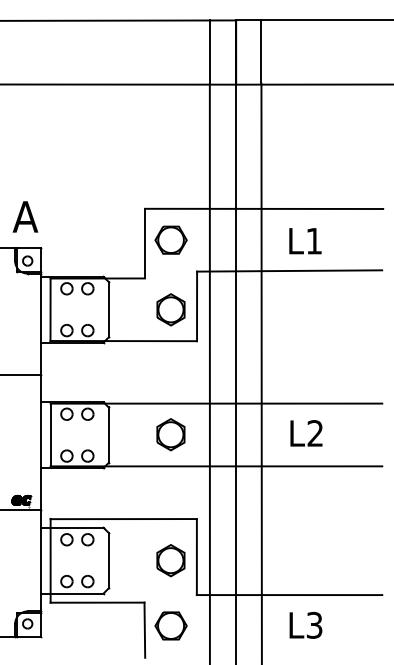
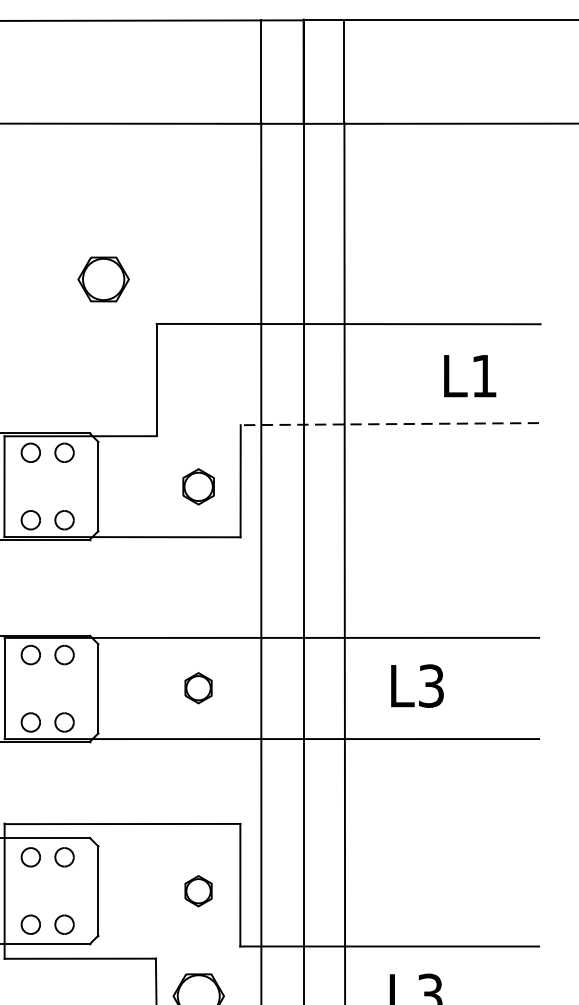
part: (170, 239) -> (102, 278), moved
text: (305, 241) -> (470, 376), moved
line: (289, 270) -> (389, 423), solid -> dashed
part: (170, 309) -> (197, 486), size x0.7
text: (315, 433) -> (431, 686), L2 -> L3
part: (170, 434) -> (197, 687), size x0.6
part: (170, 560) -> (197, 890), size x0.6

